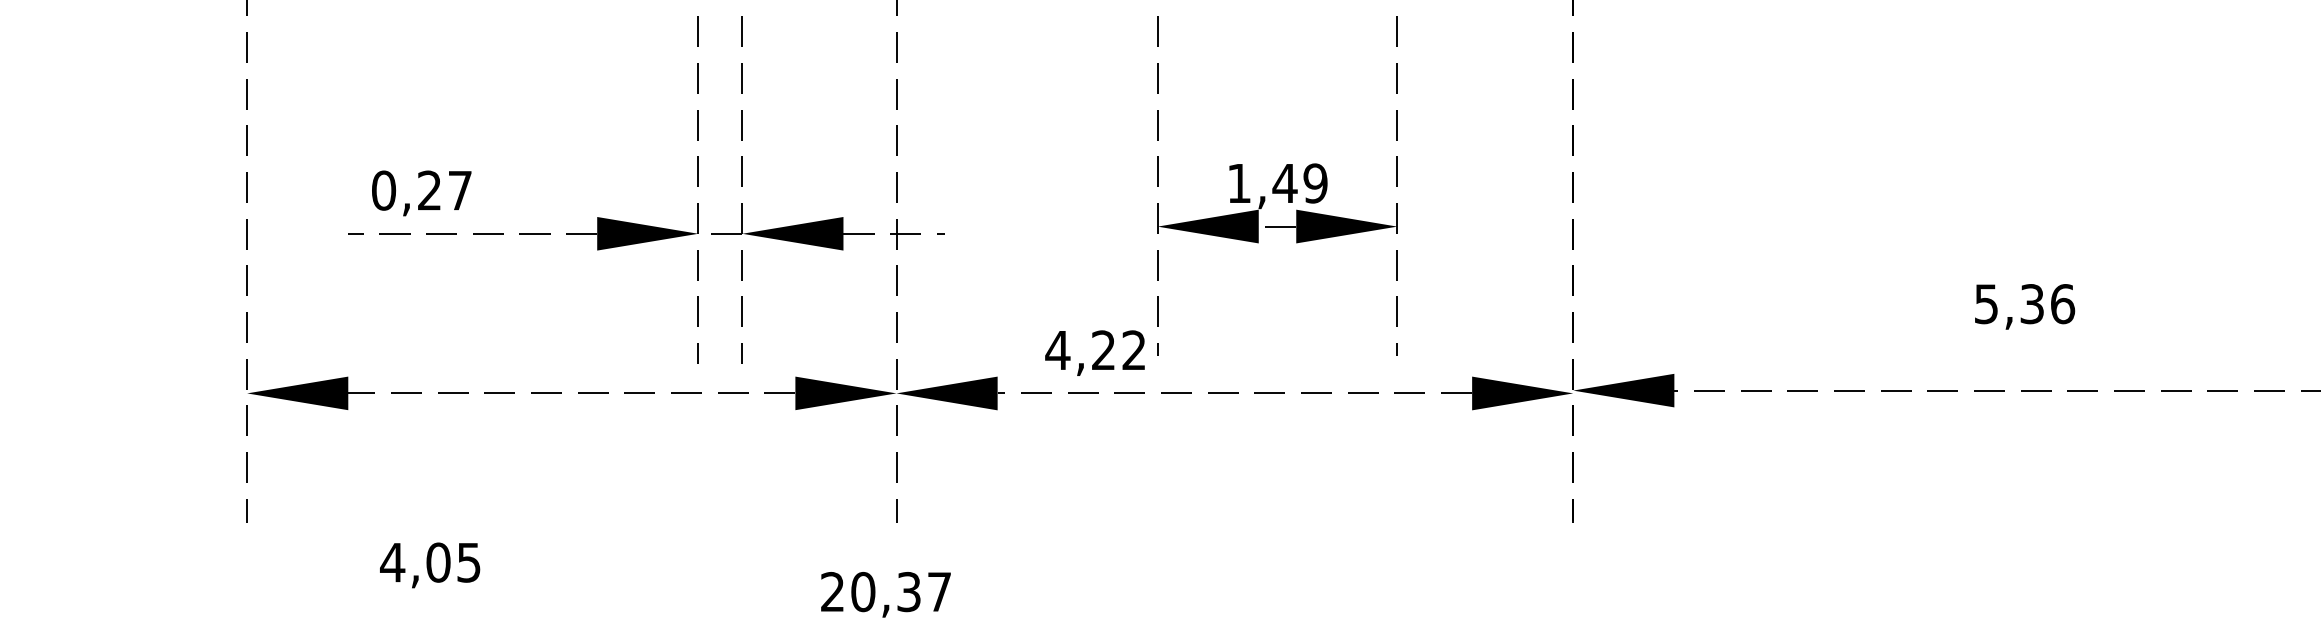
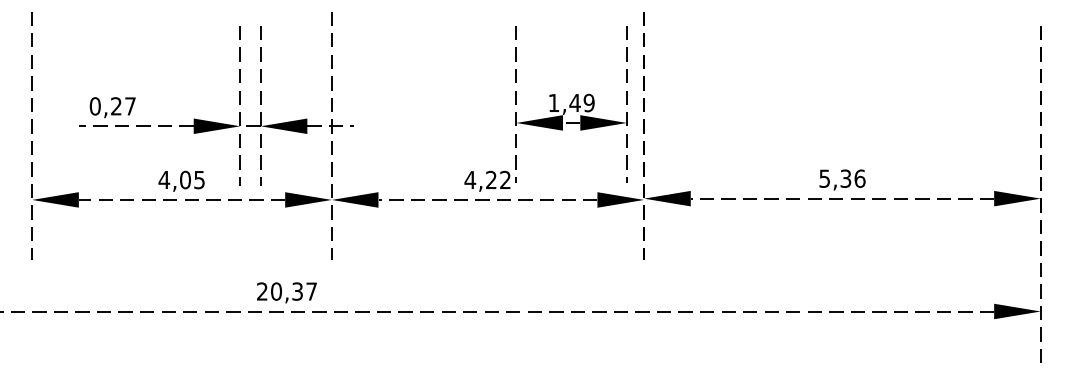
part: (1220, 195) -> (545, 108), moved
text: (2024, 305) -> (842, 179), moved
text: (429, 563) -> (181, 180), moved
text: (884, 593) -> (286, 292), moved

